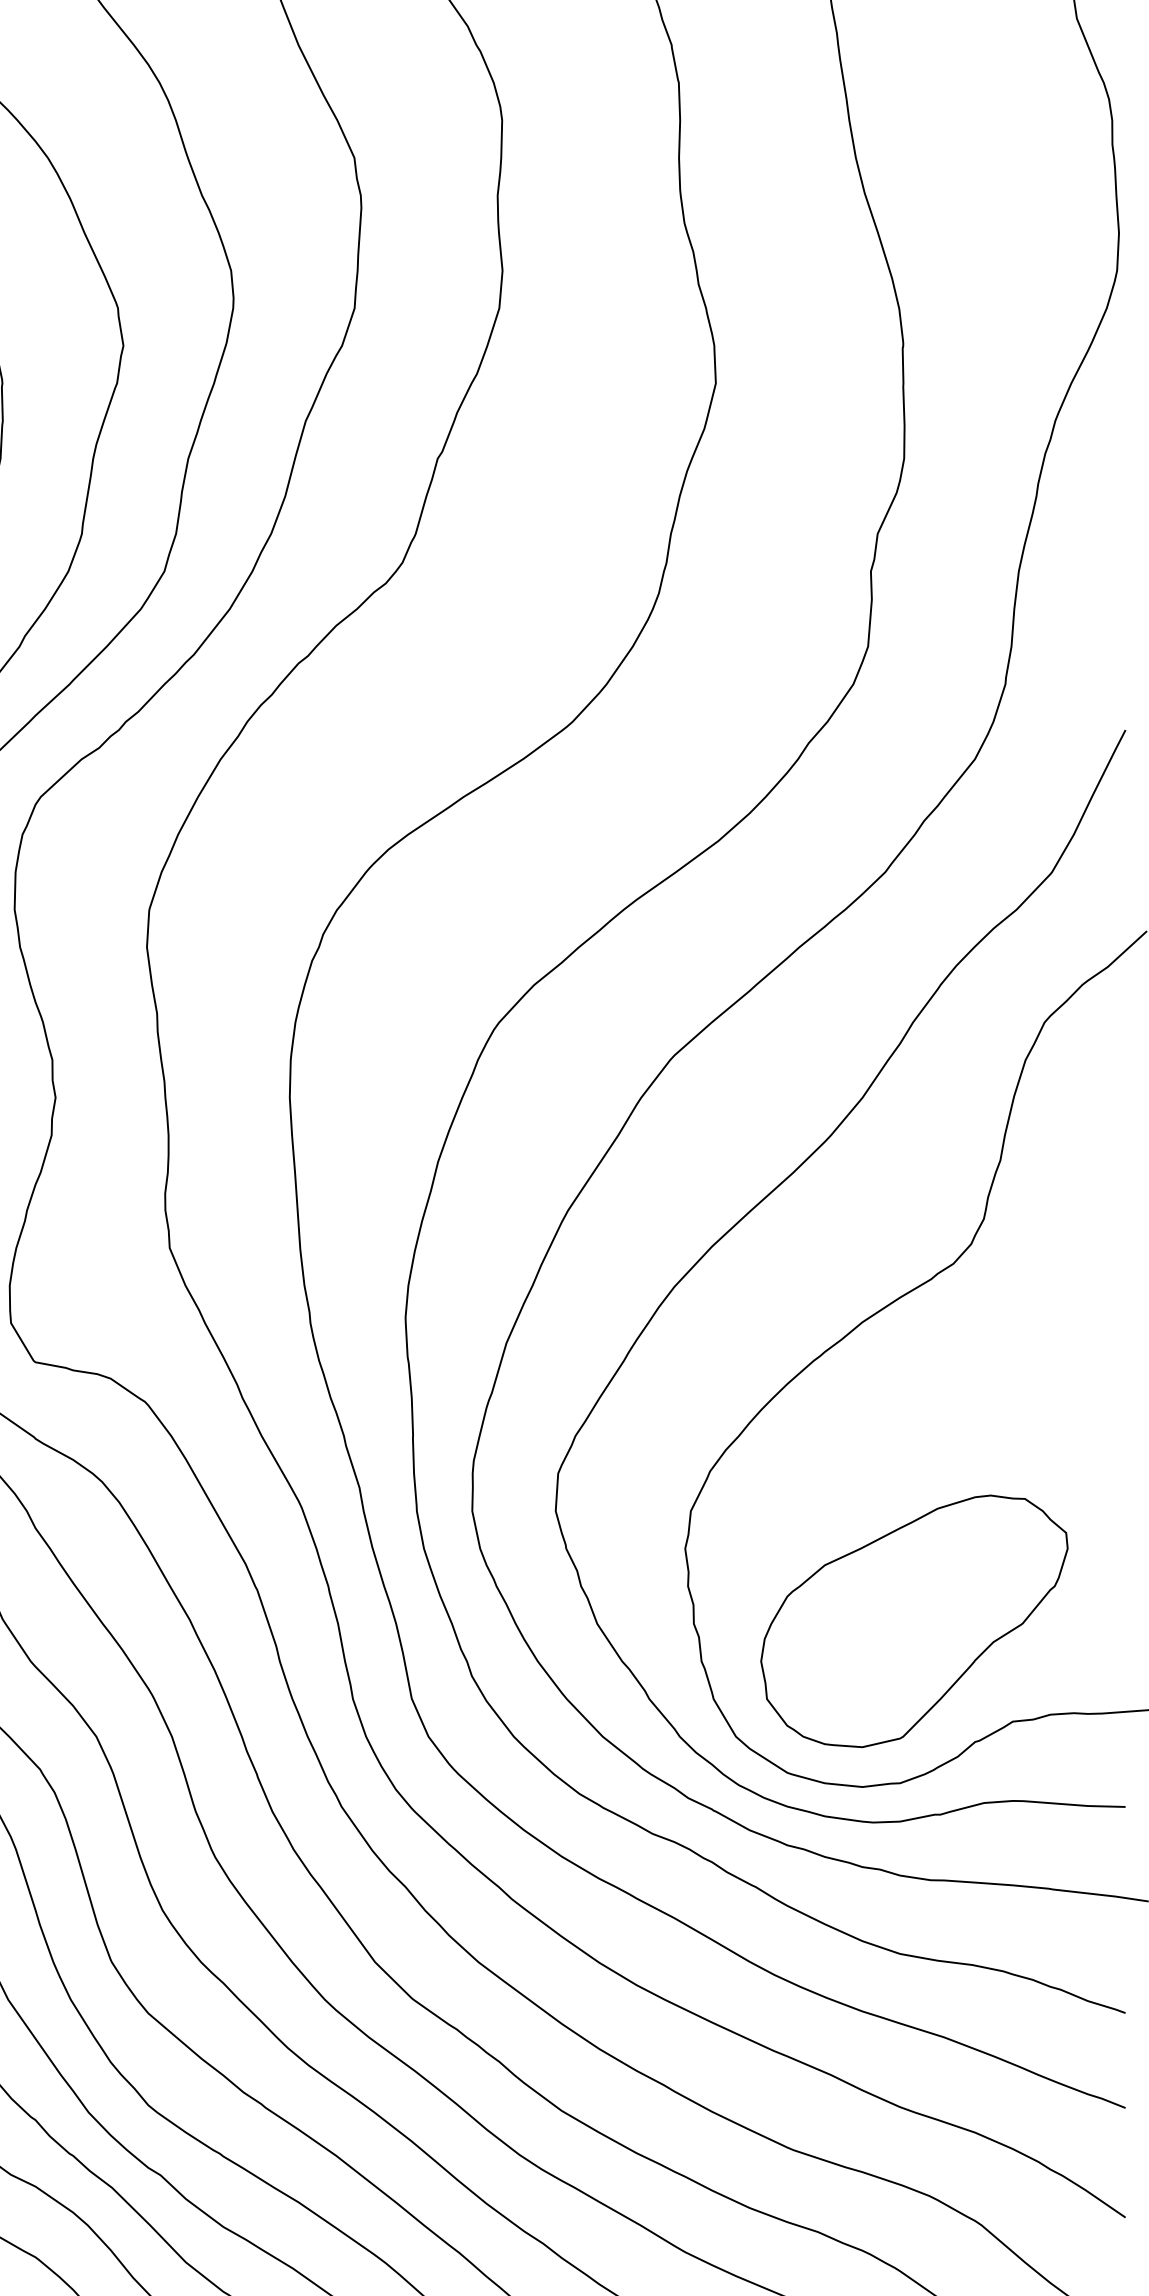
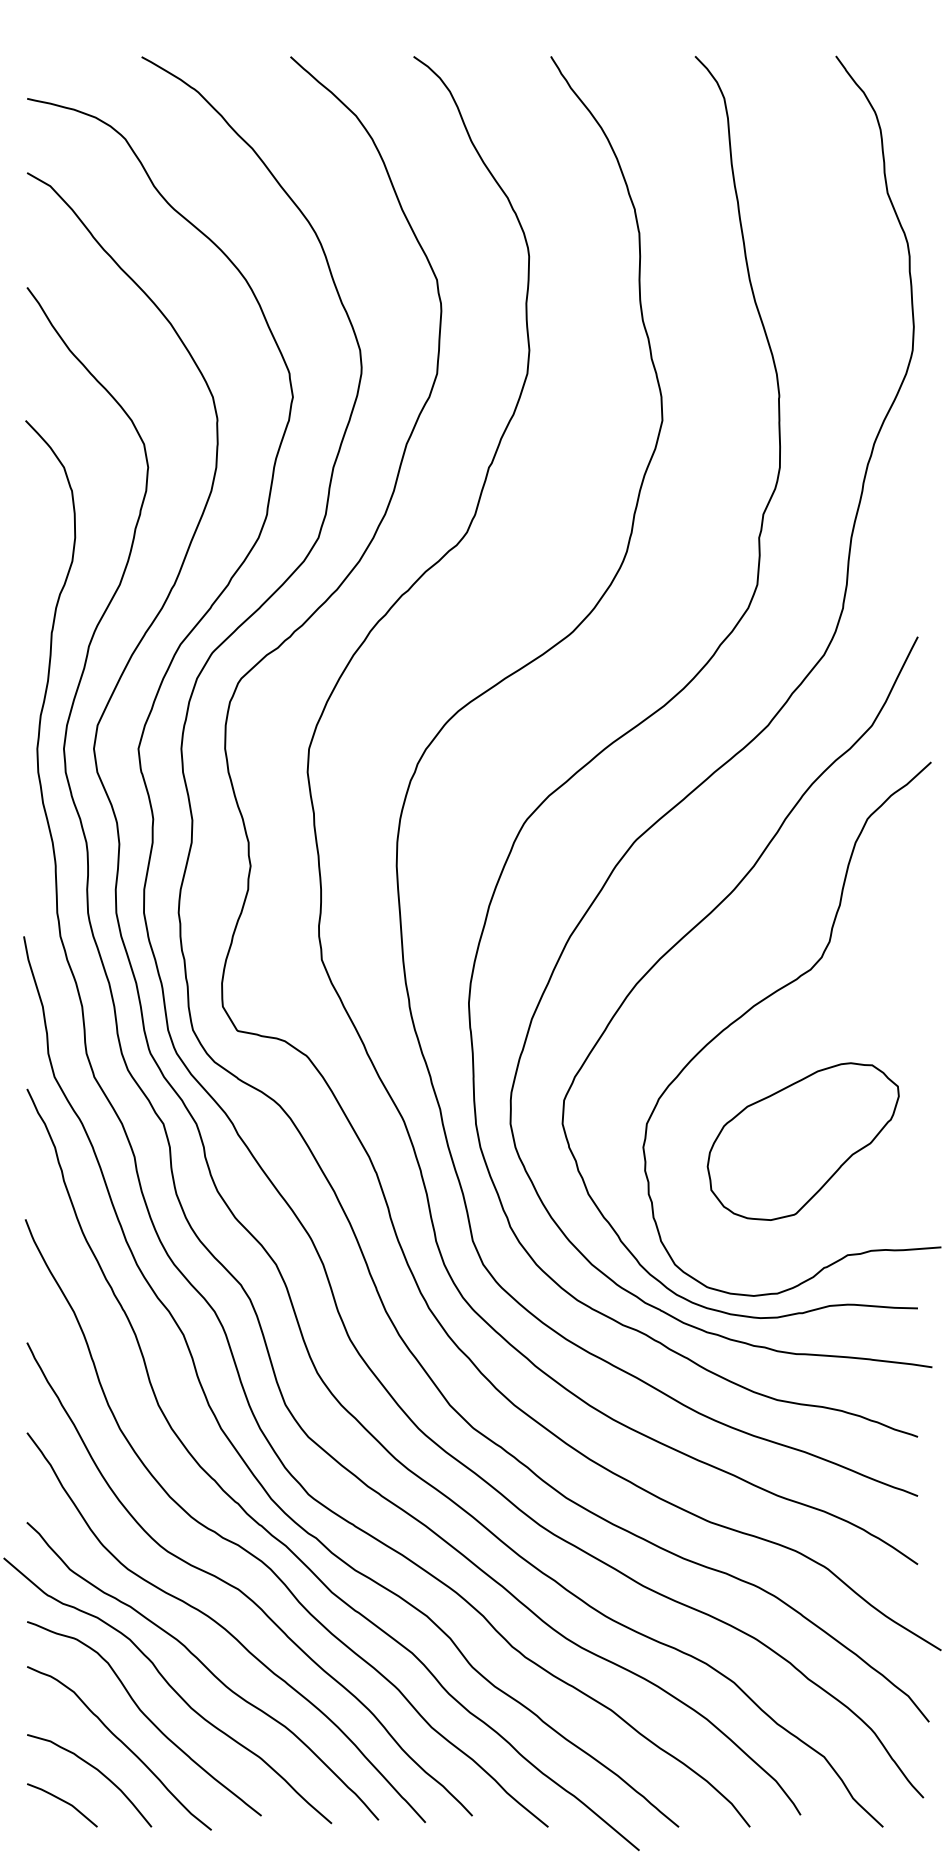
part: (913, 1621) -> (802, 1141), moved

